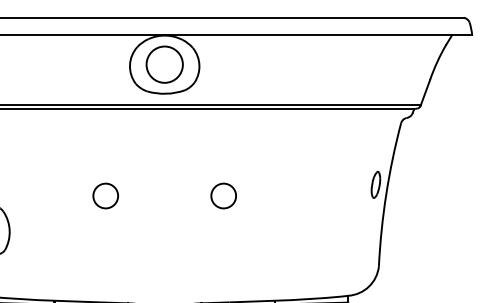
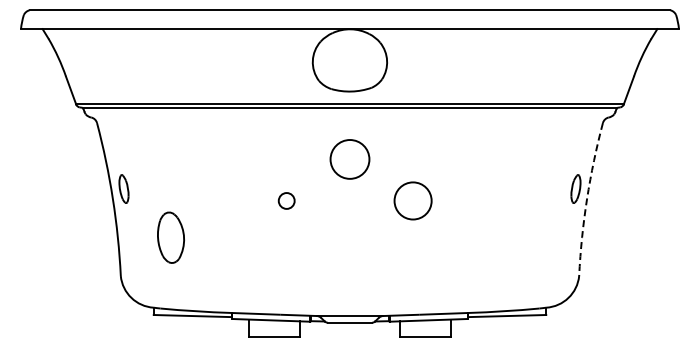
circle: (164, 64) -> (349, 159), moved
arc: (386, 193) -> (587, 198), solid -> dashed
circle: (105, 195) -> (286, 200), size x0.6
circle: (223, 195) -> (412, 200), size x1.4

